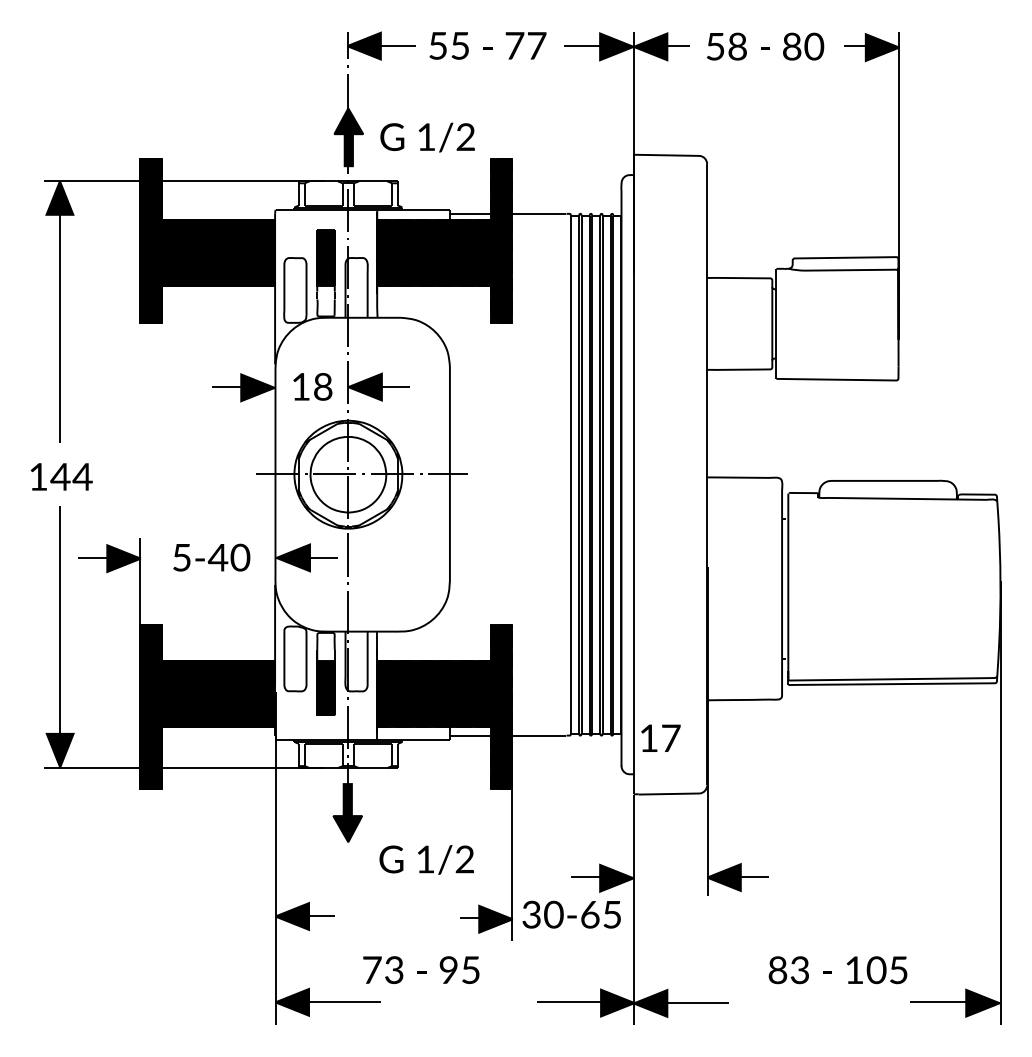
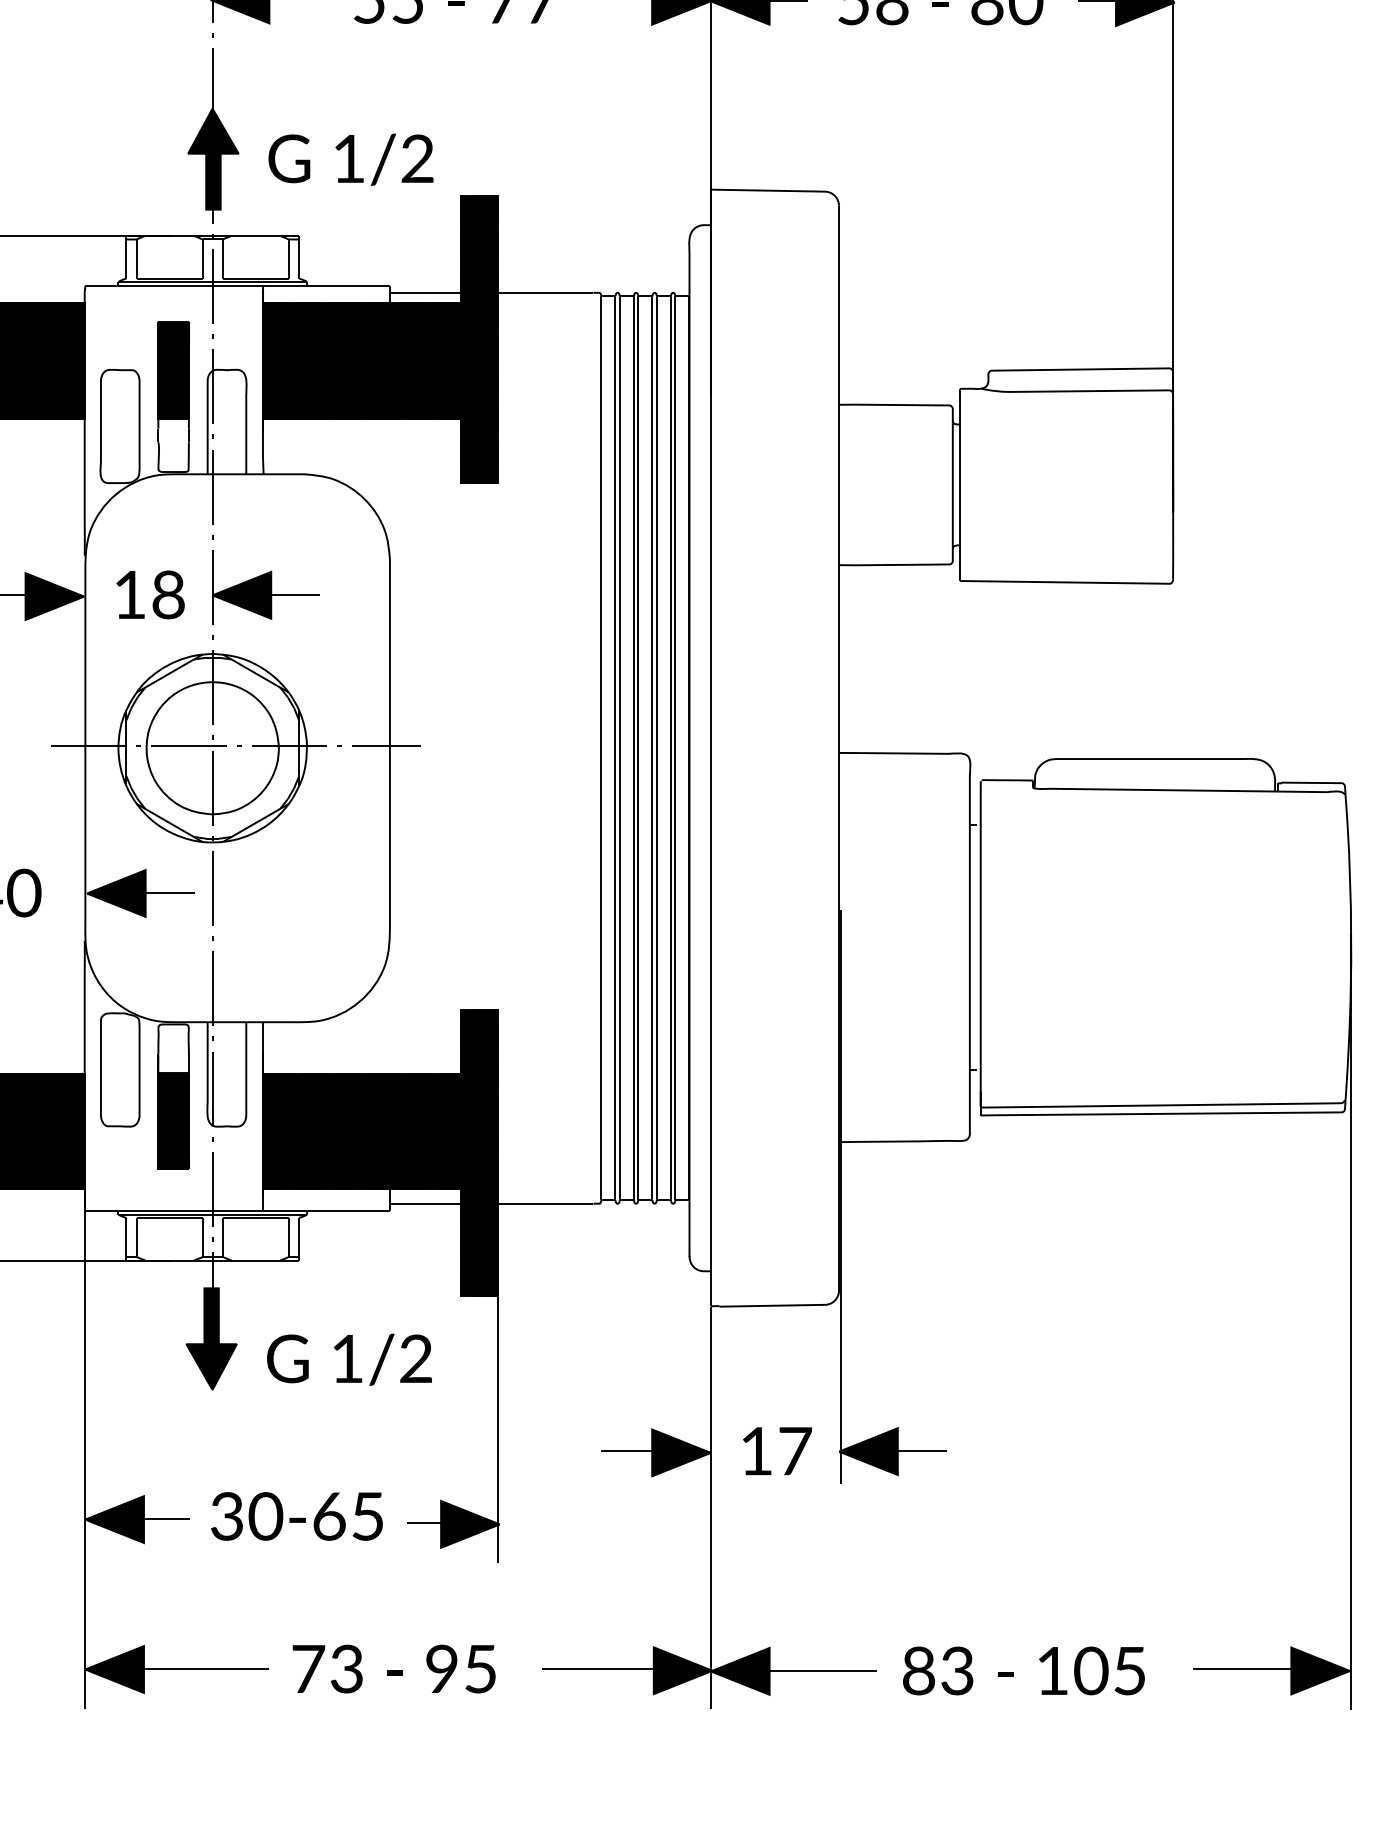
text: (660, 737) -> (776, 1449), moved
text: (426, 859) -> (349, 1358), moved
text: (571, 914) -> (296, 1516), moved
text: (421, 969) -> (394, 1667), moved
text: (837, 970) -> (1022, 1671), moved

